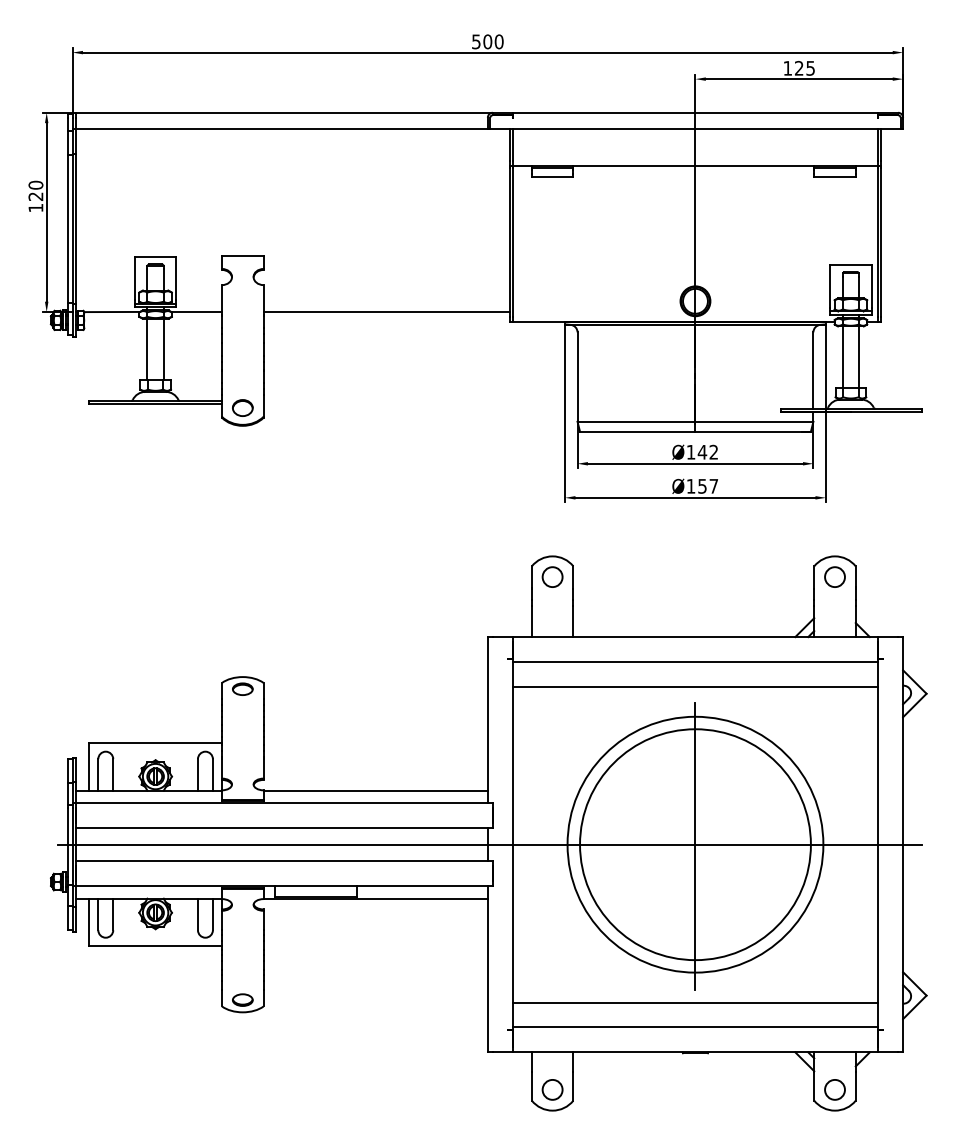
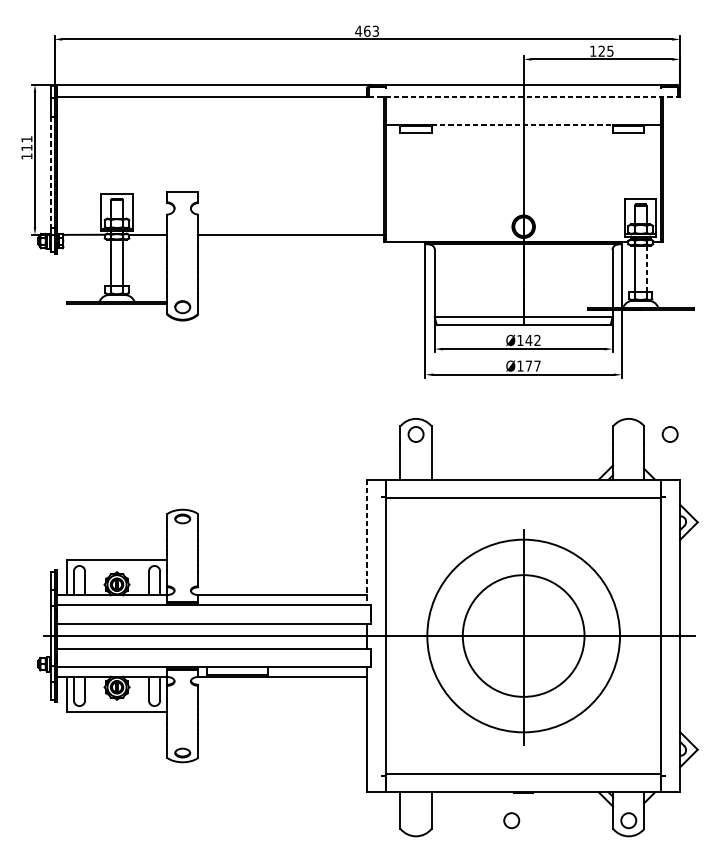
text: (487, 41) -> (367, 31), 500 -> 463
line: (695, 129) -> (523, 97), solid -> dashed
line: (694, 165) -> (522, 124), solid -> dashed
text: (35, 190) -> (26, 143), 120 -> 111
line: (67, 229) -> (50, 172), solid -> dashed
line: (859, 357) -> (647, 269), solid -> dashed
text: (702, 486) -> (528, 366), Ø157 -> Ø177
circle: (834, 576) -> (669, 434), moved
line: (695, 686) -> (523, 516), removed
line: (487, 720) -> (367, 542), solid -> dashed
circle: (695, 844) -> (523, 635), size x0.7
line: (695, 1002) -> (523, 754), removed
circle: (552, 1089) -> (511, 820), moved

